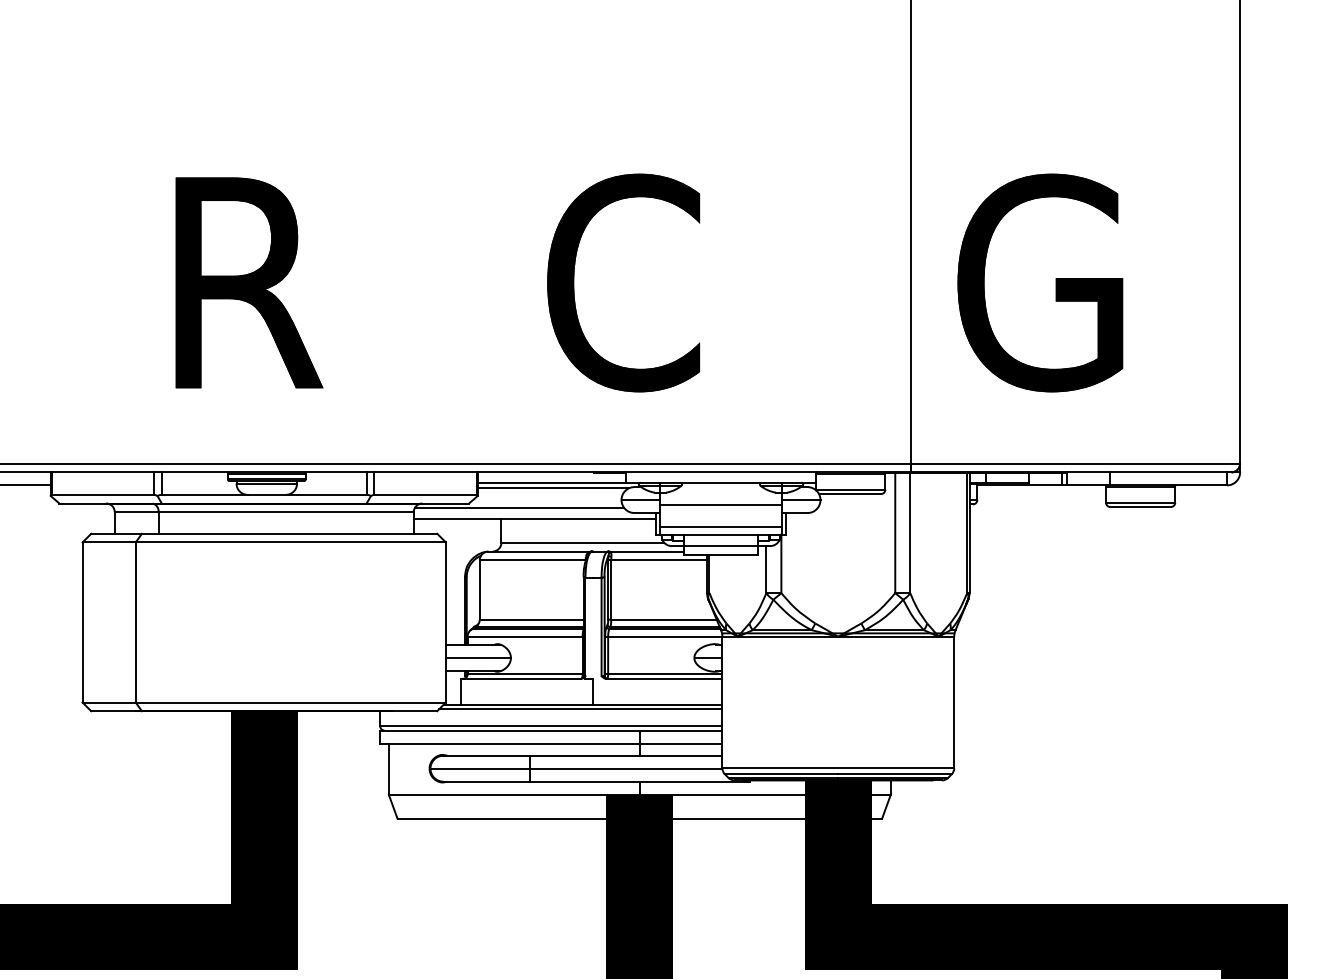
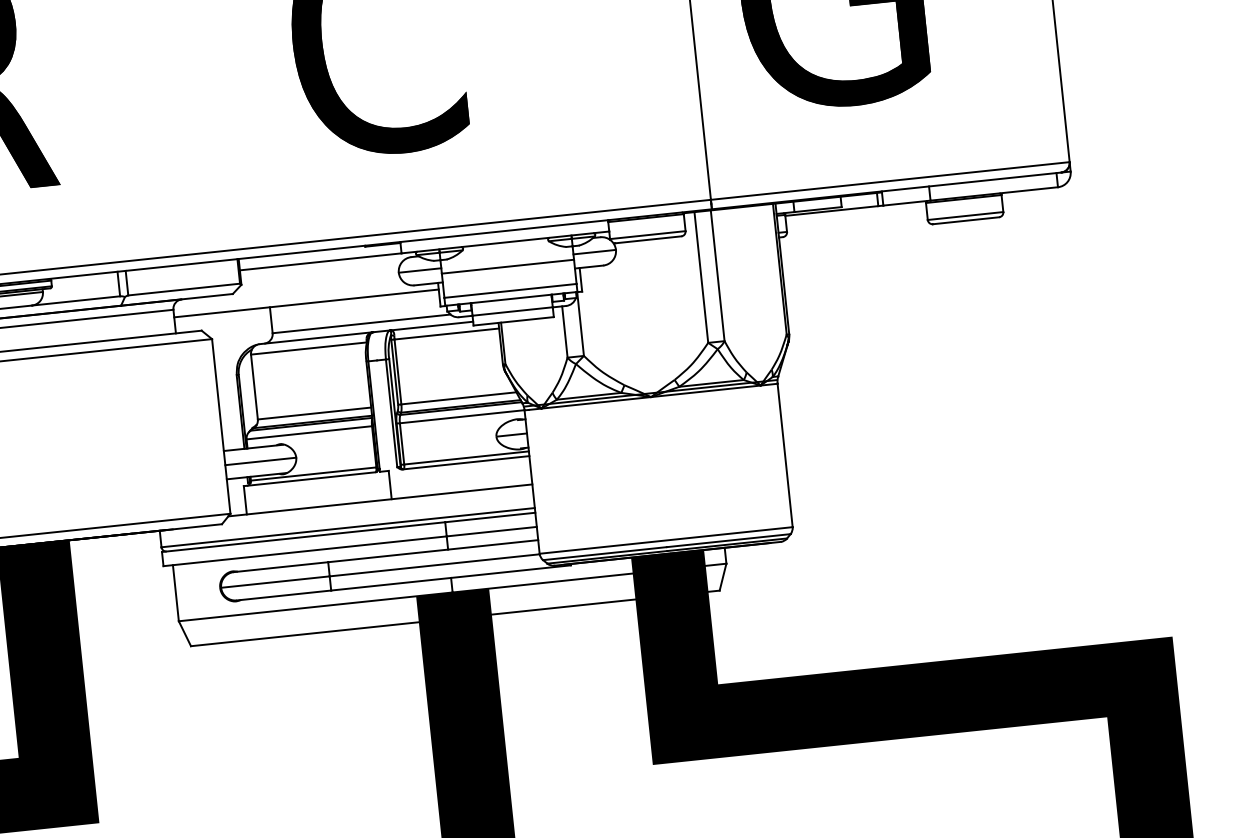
line: (552, 488) -> (322, 268), removed
line: (519, 507) -> (288, 292), removed
line: (580, 709) -> (378, 505), removed

